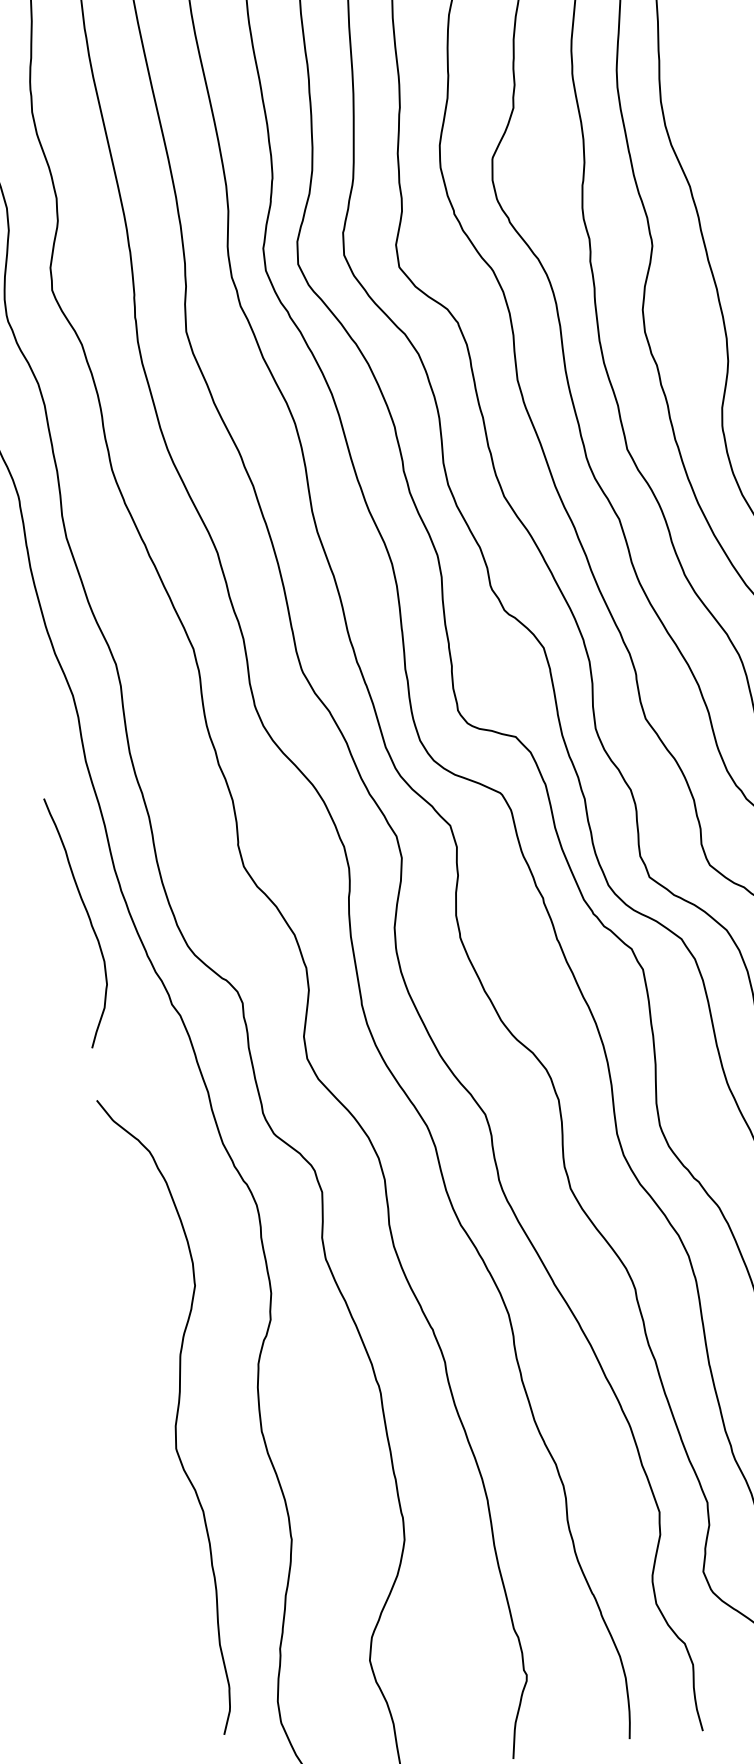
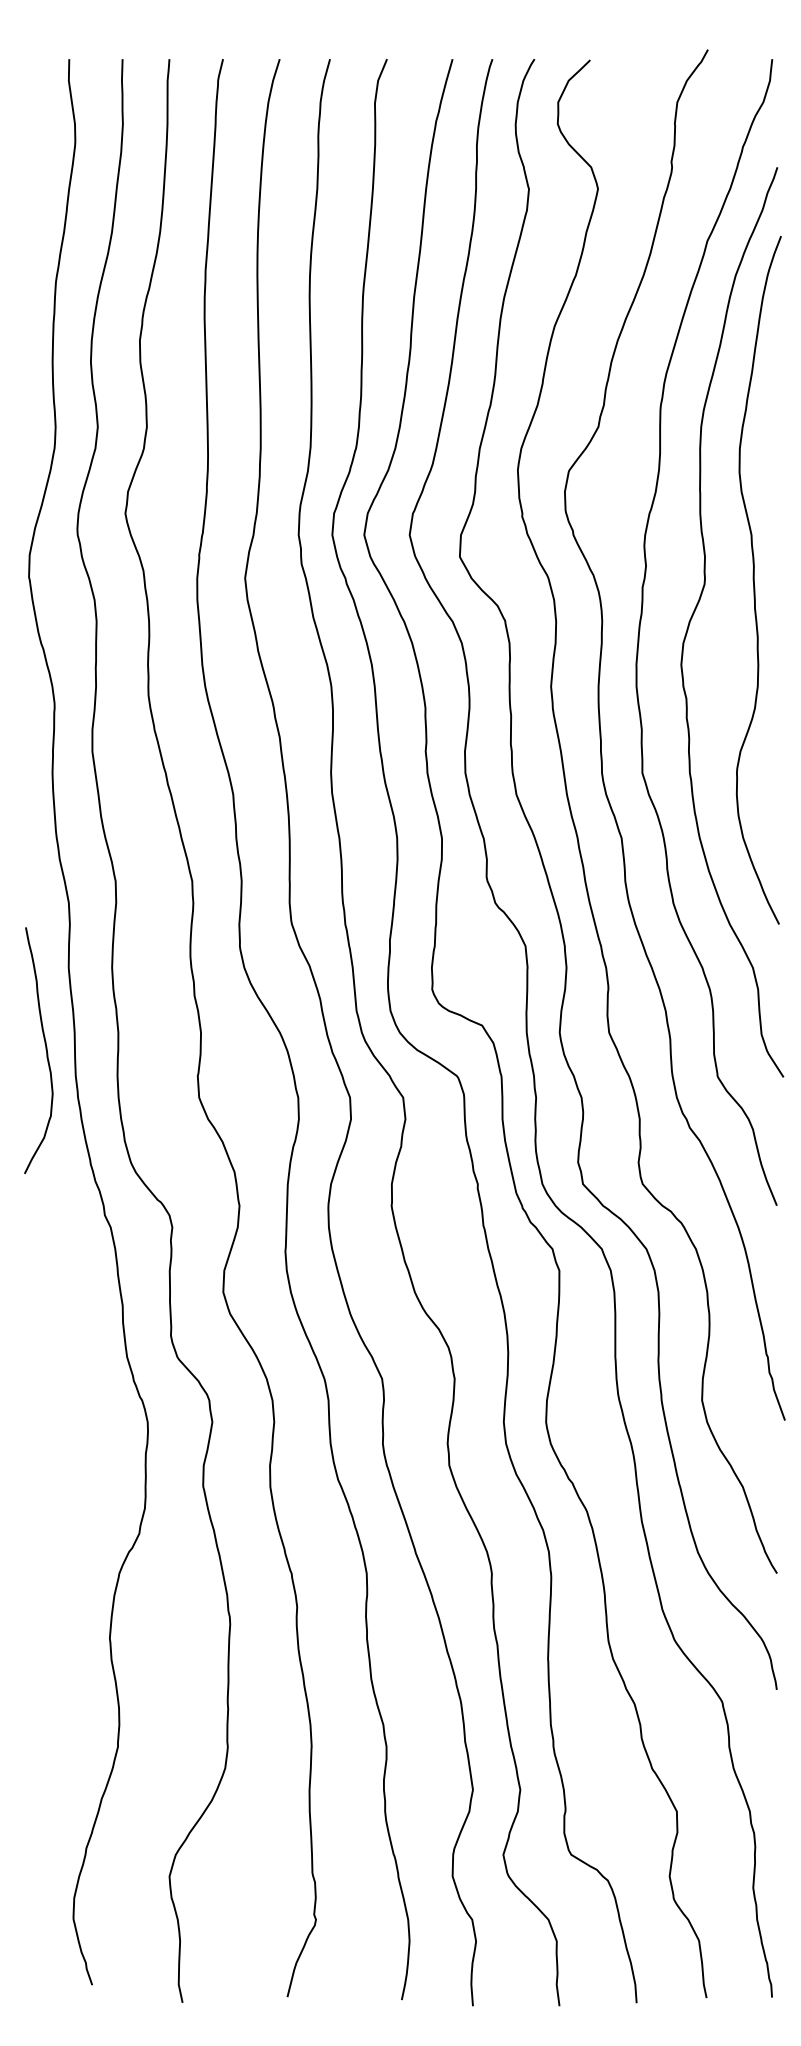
curve: (88, 918) -> (45, 1049), moved
curve: (179, 1409) -> (35, 1601), removed

